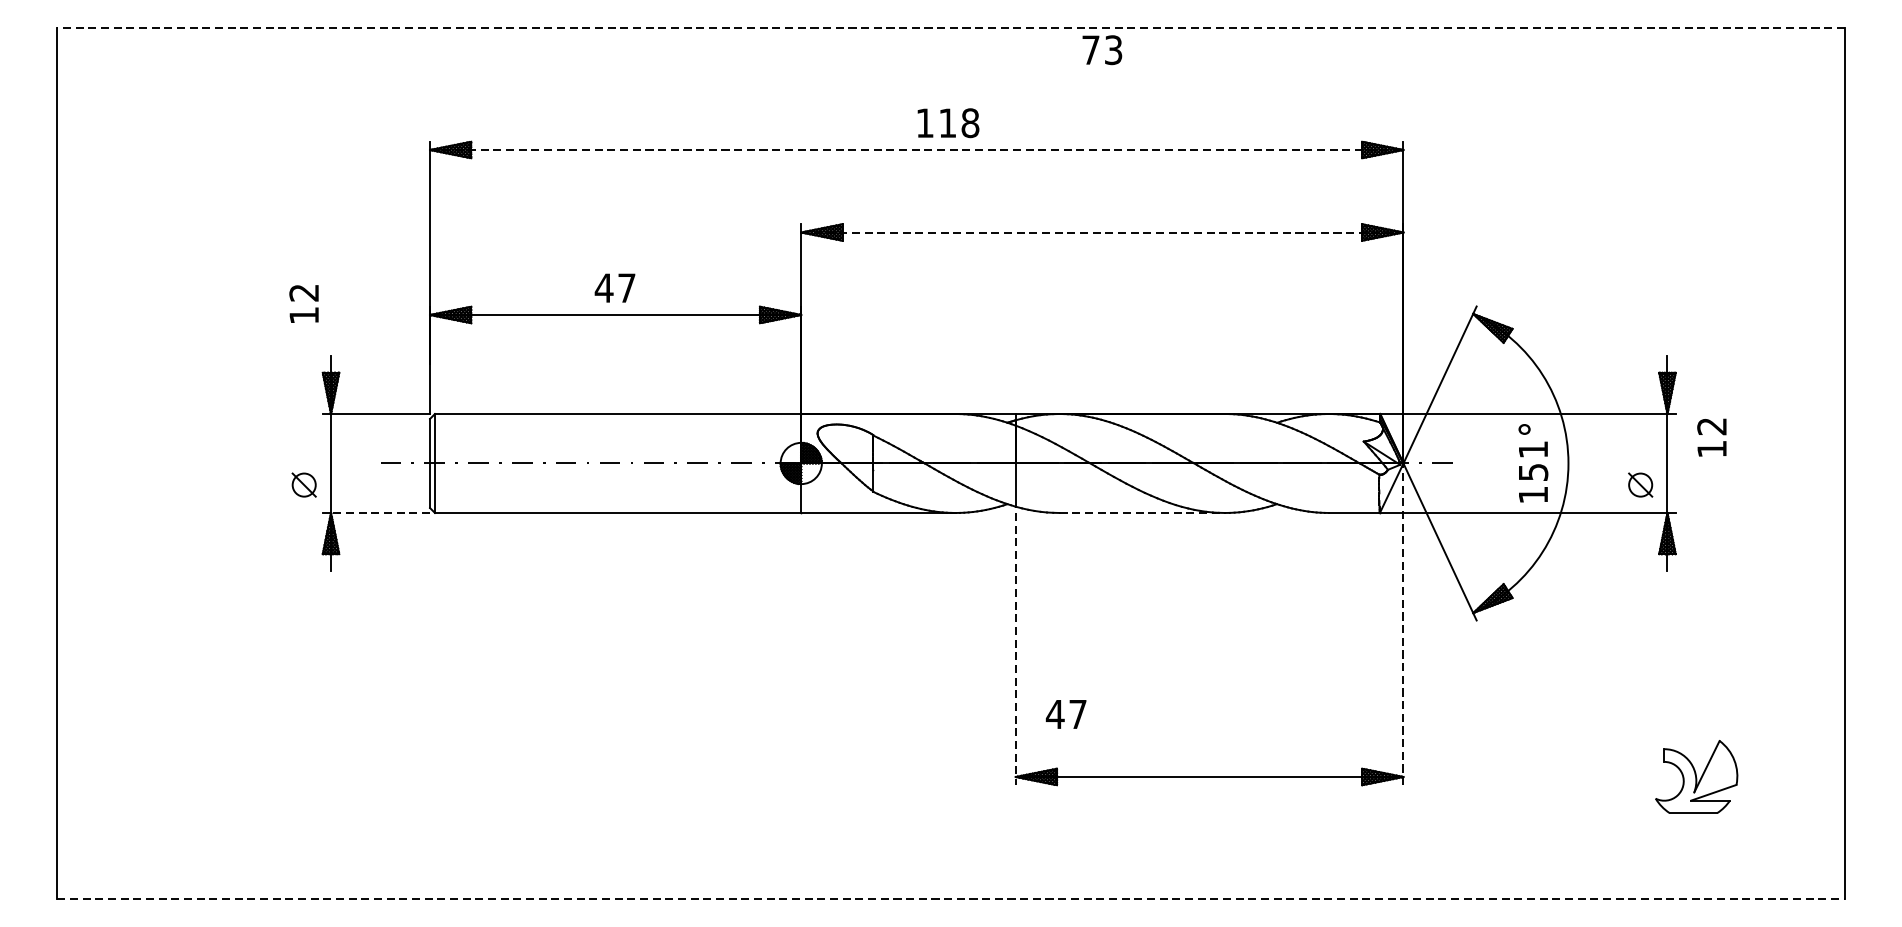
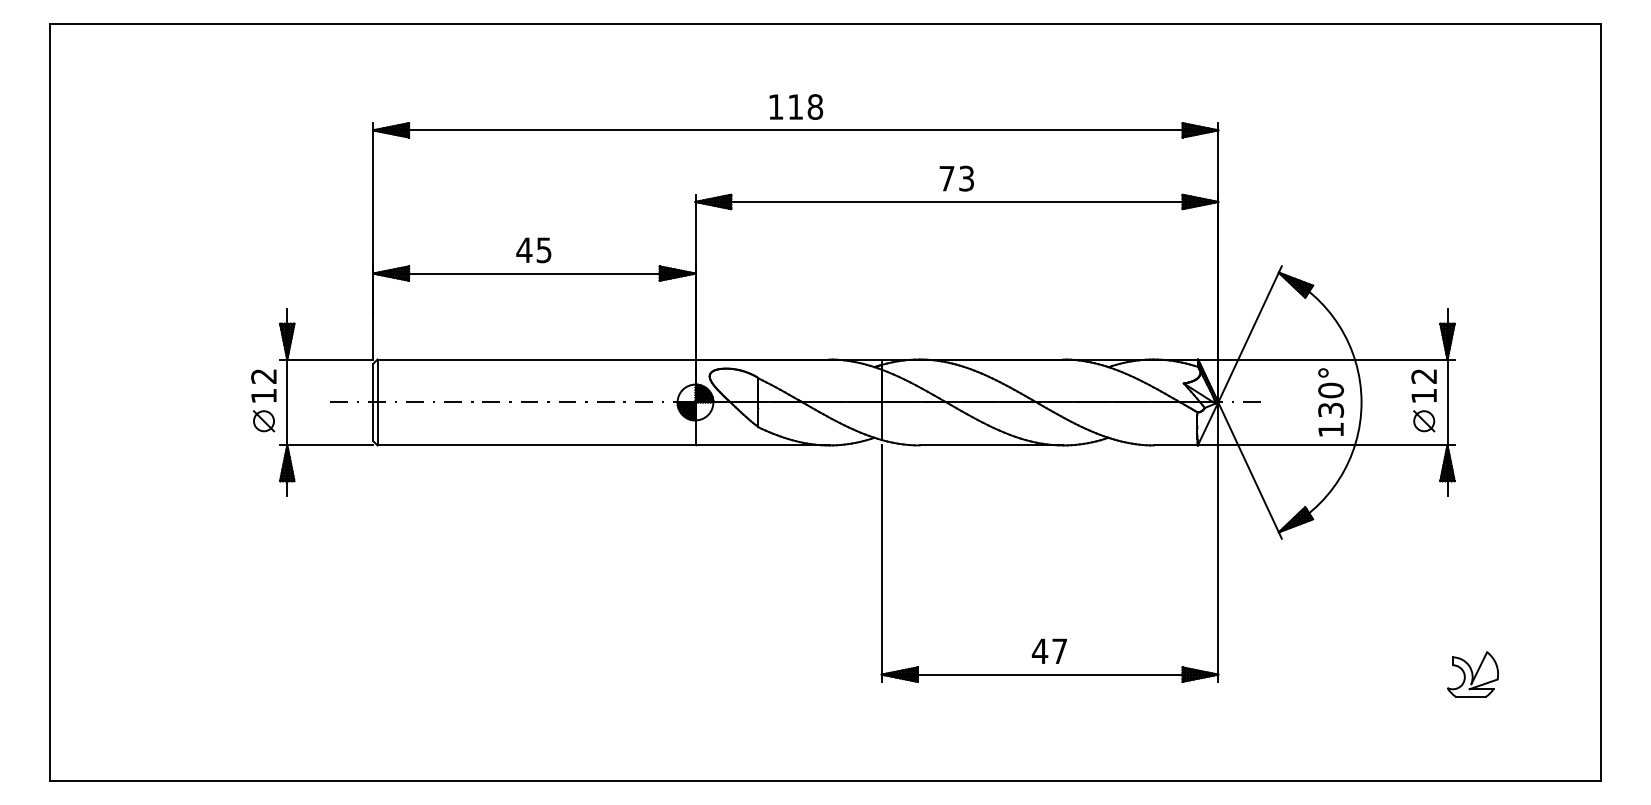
line: (951, 28) -> (825, 24), dashed -> solid
text: (1101, 49) -> (956, 178), moved
text: (948, 122) -> (796, 106), moved
line: (916, 150) -> (795, 130), dashed -> solid
line: (1103, 231) -> (957, 201), dashed -> solid
text: (626, 288) -> (543, 250), 47 -> 45
text: (303, 303) -> (263, 385), moved
text: (1711, 437) -> (1423, 385), moved
text: (1533, 460) -> (1331, 399), 151° -> 130°
line: (380, 513) -> (330, 445), dashed -> solid
line: (1142, 513) -> (991, 445), dashed -> solid
line: (1403, 624) -> (1218, 542), dashed -> solid
line: (1015, 650) -> (881, 564), dashed -> solid
text: (1065, 713) -> (1048, 650), moved
part: (1696, 776) -> (1472, 674), size x0.71
line: (951, 898) -> (825, 780), dashed -> solid

